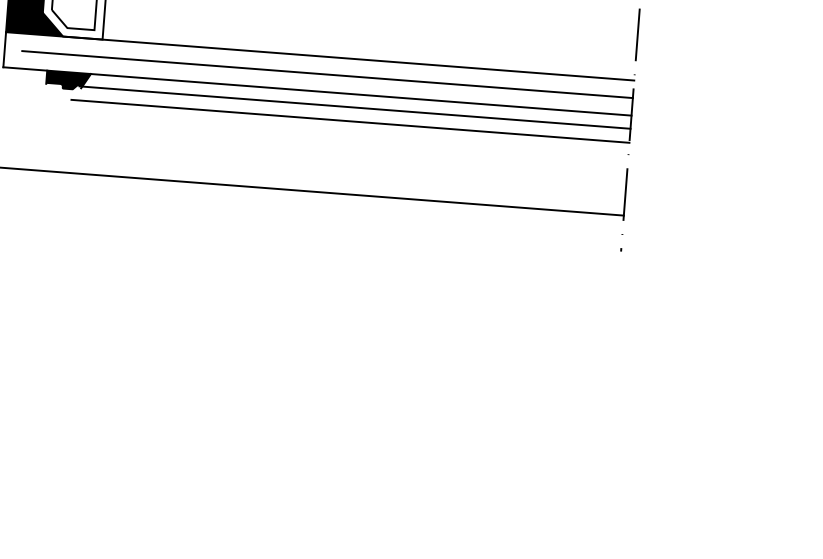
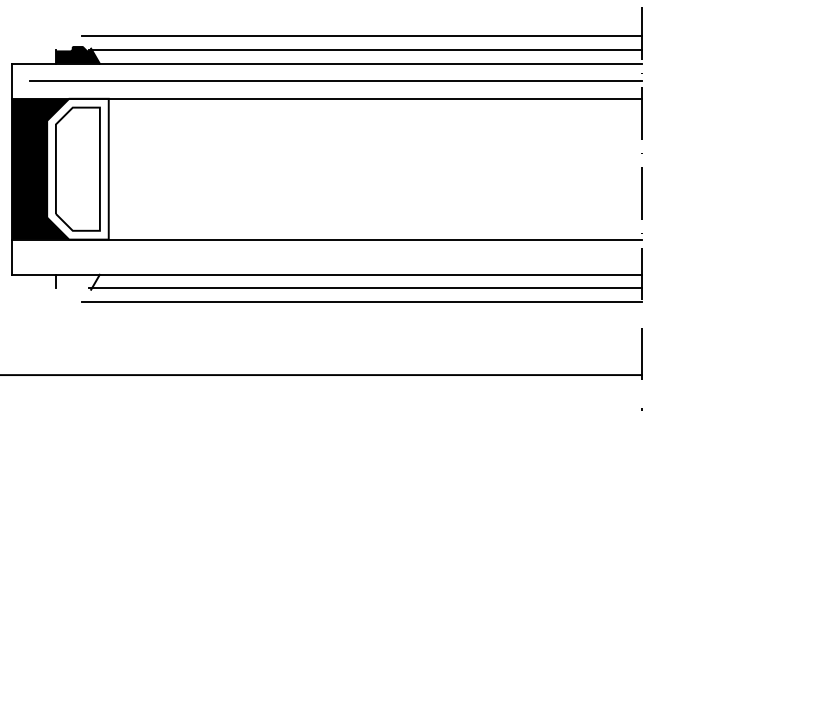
line: (327, 74) -> (335, 257), removed
fill: (68, 80) -> (77, 283), removed

